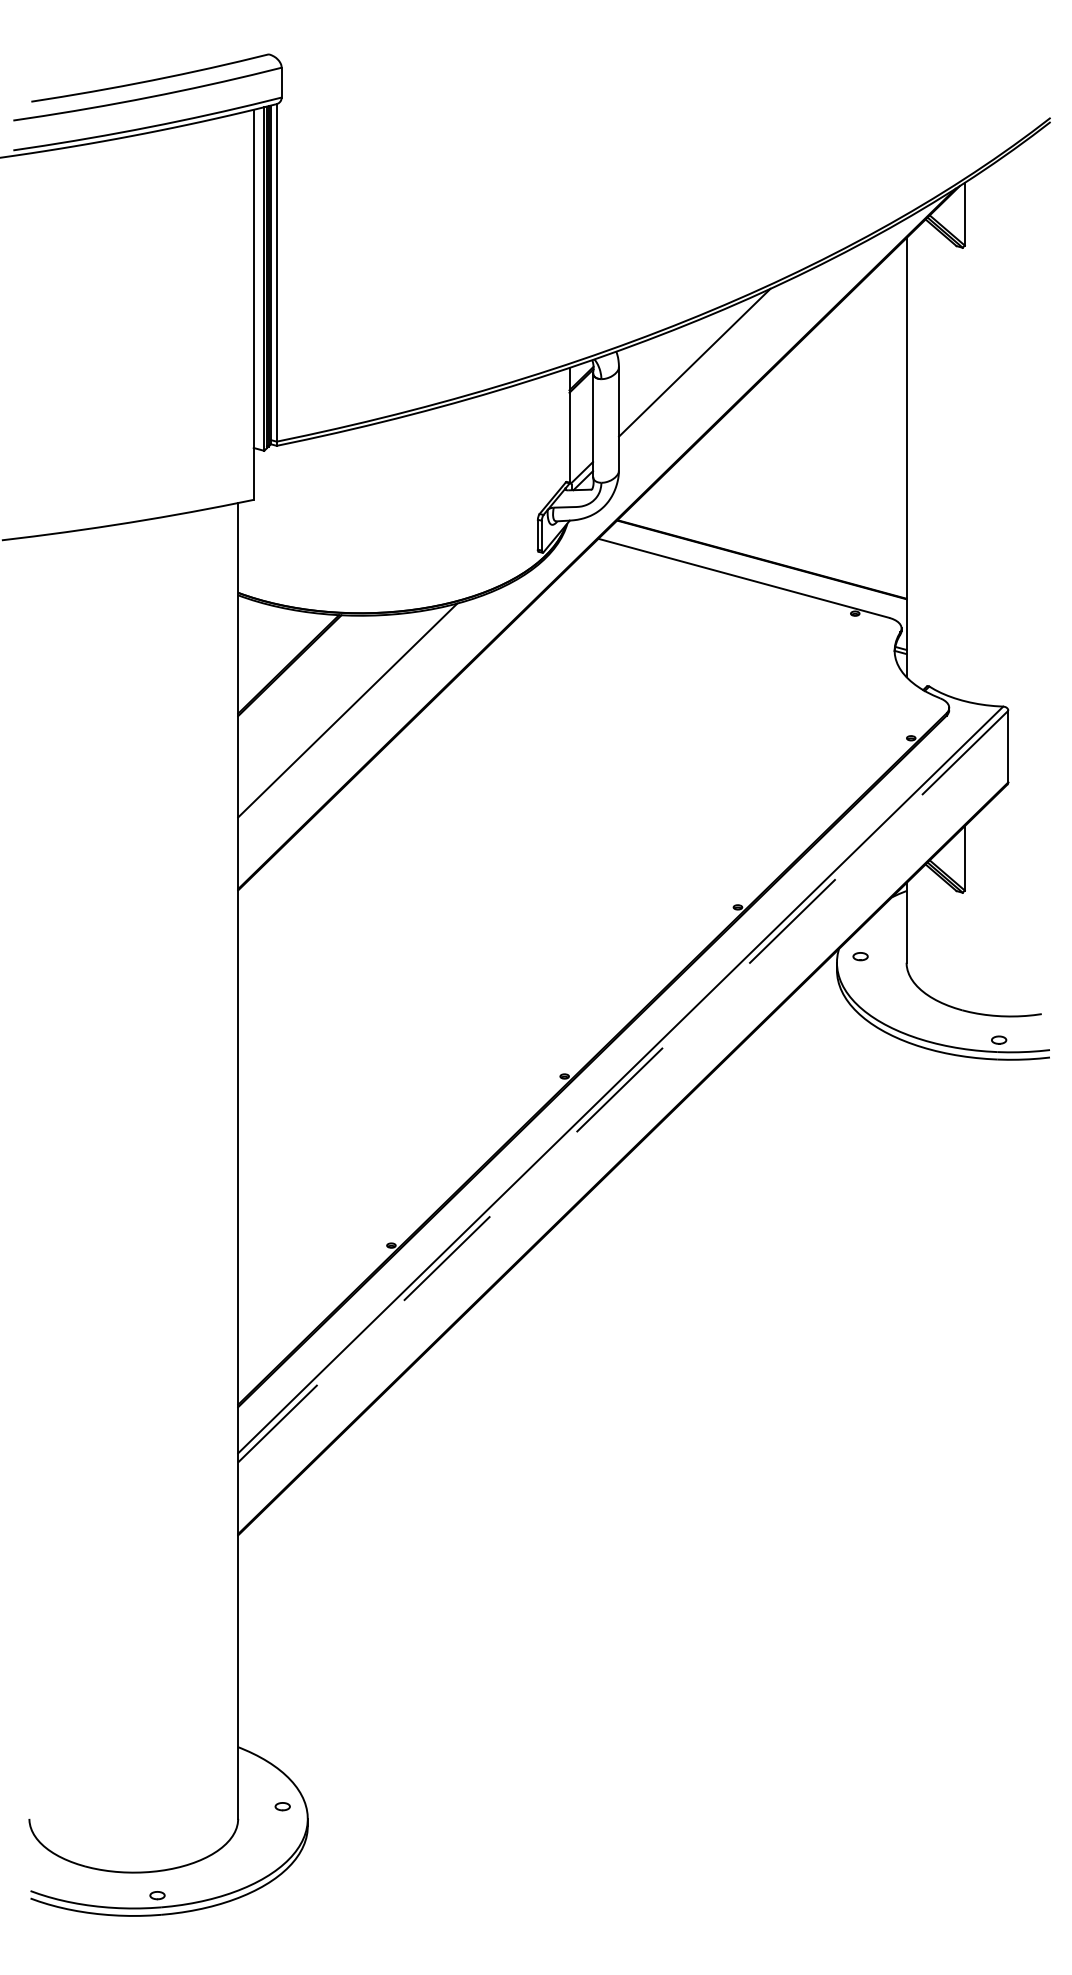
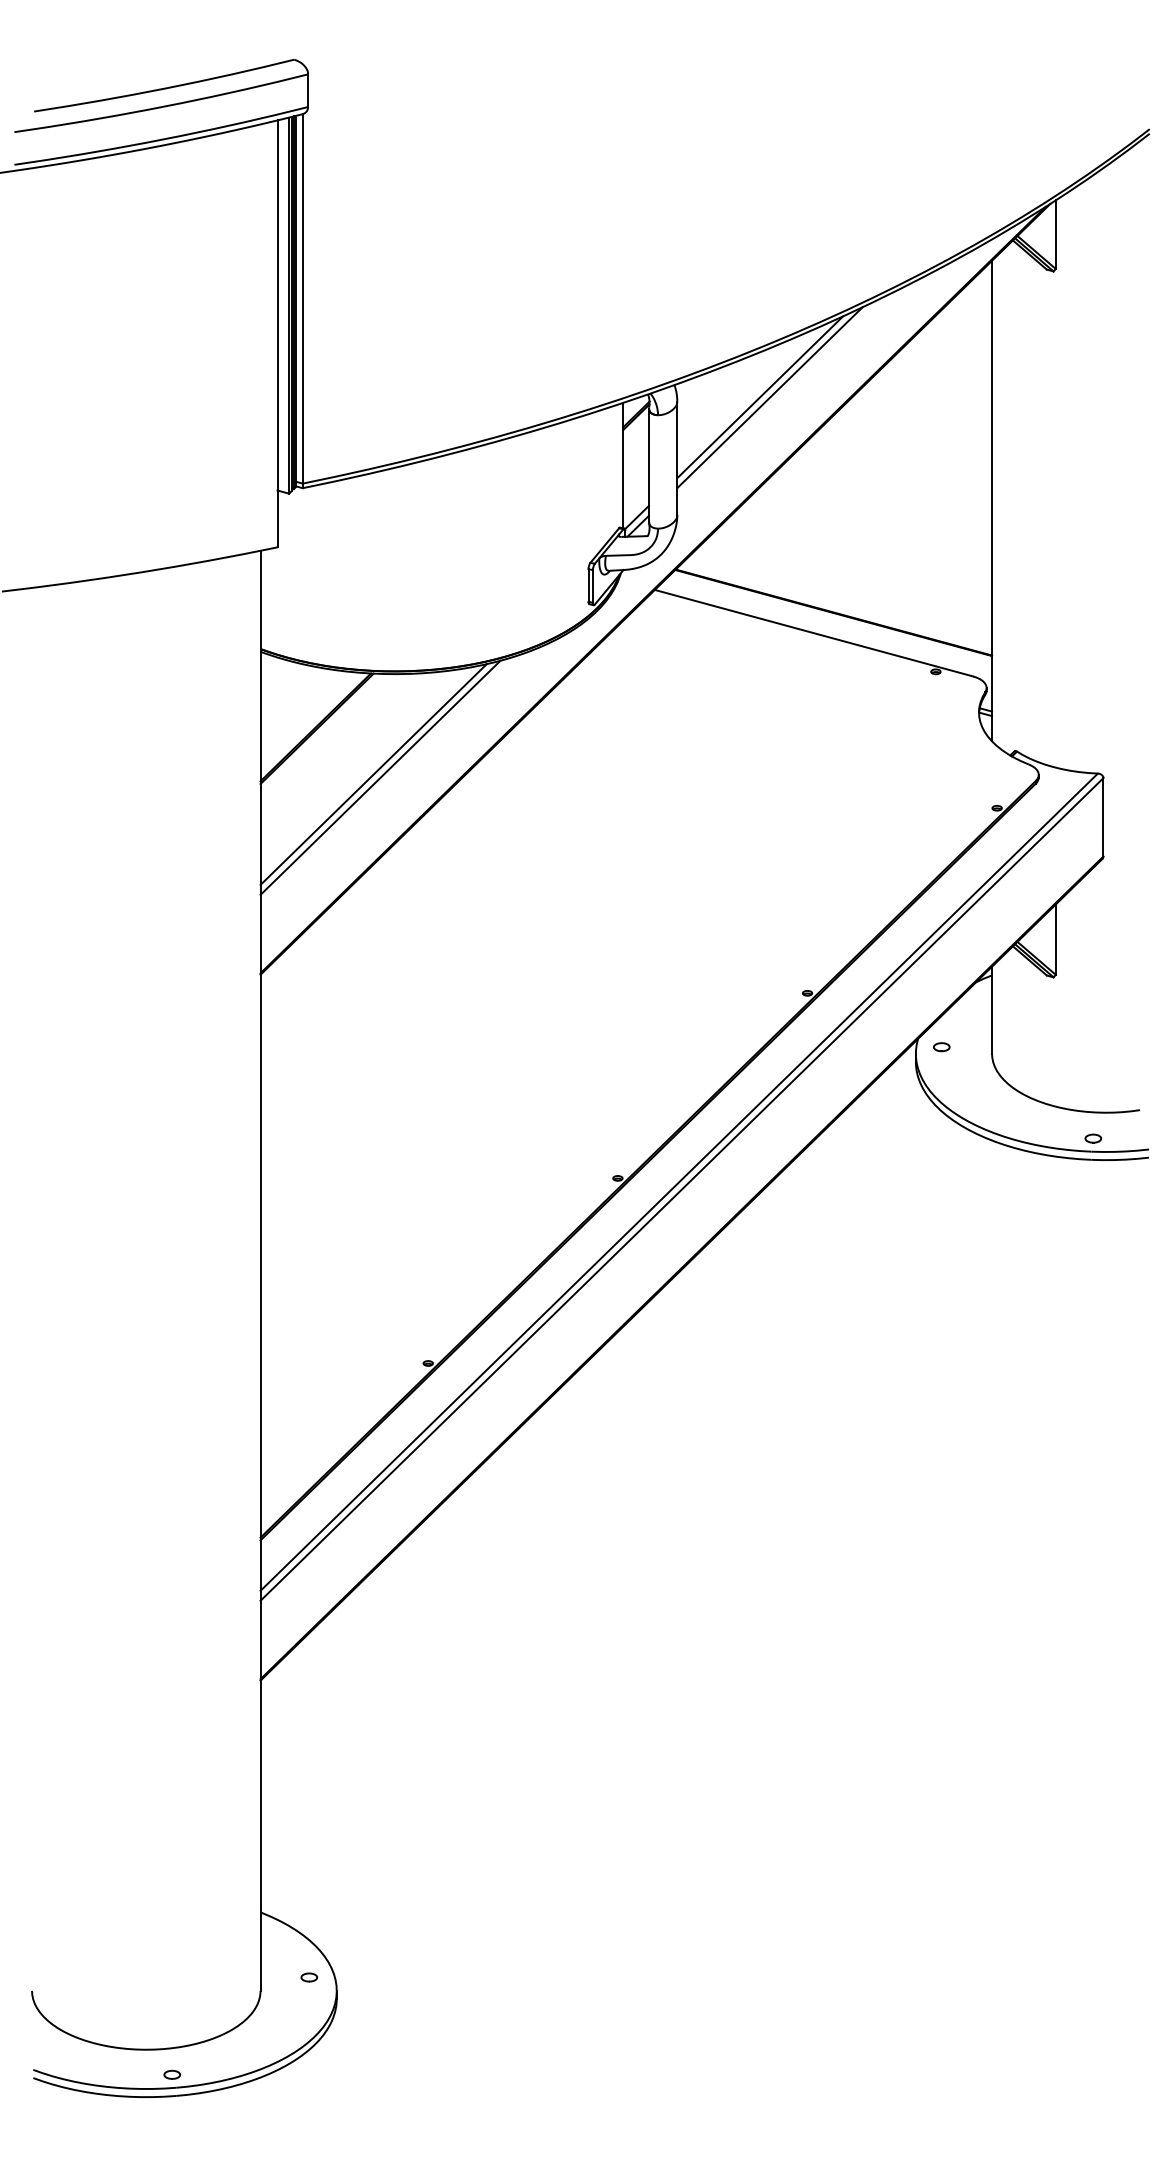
line: (703, 362) -> (769, 397), added
line: (341, 707) -> (373, 774), added
line: (623, 1086) -> (682, 1189), dashed -> solid

